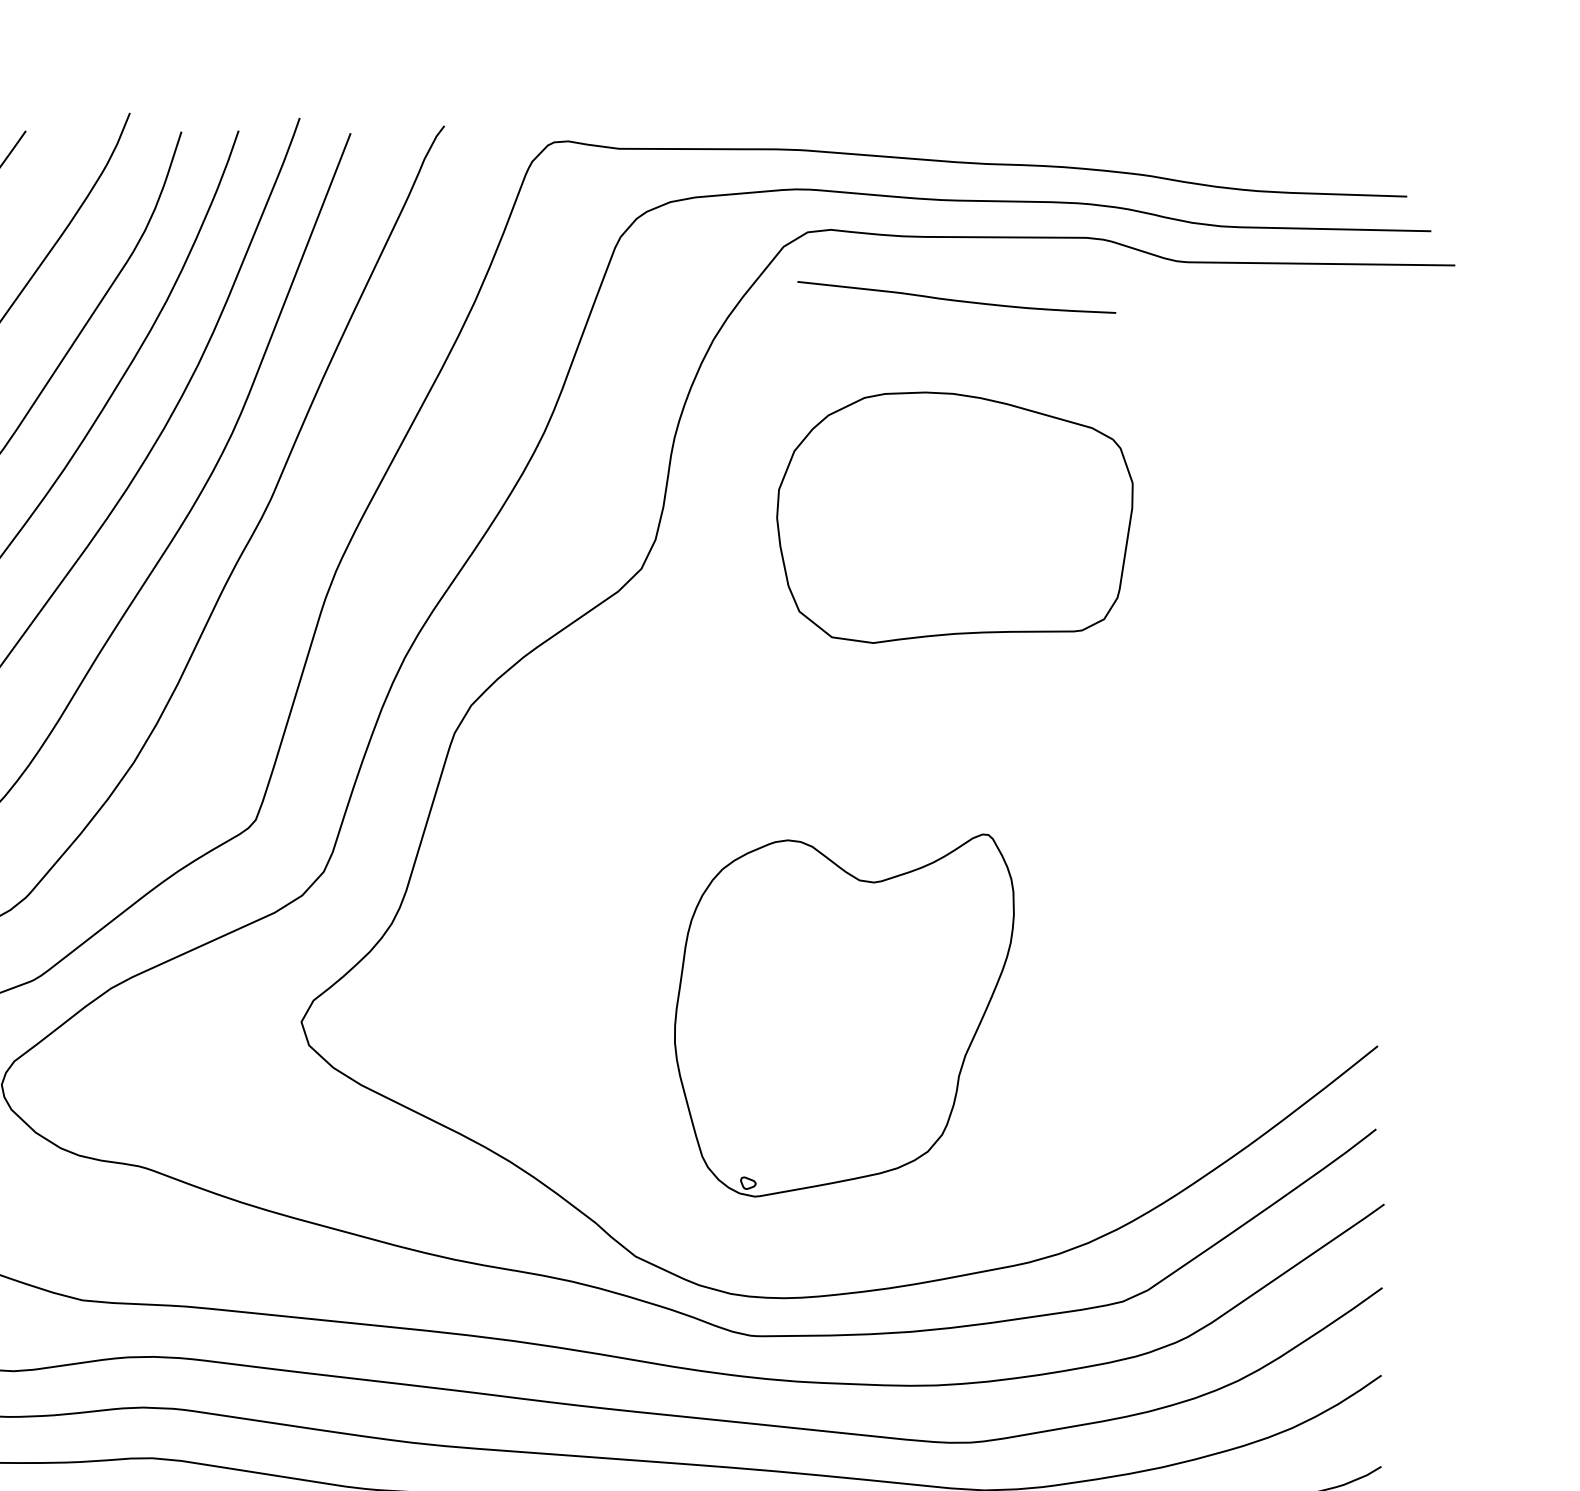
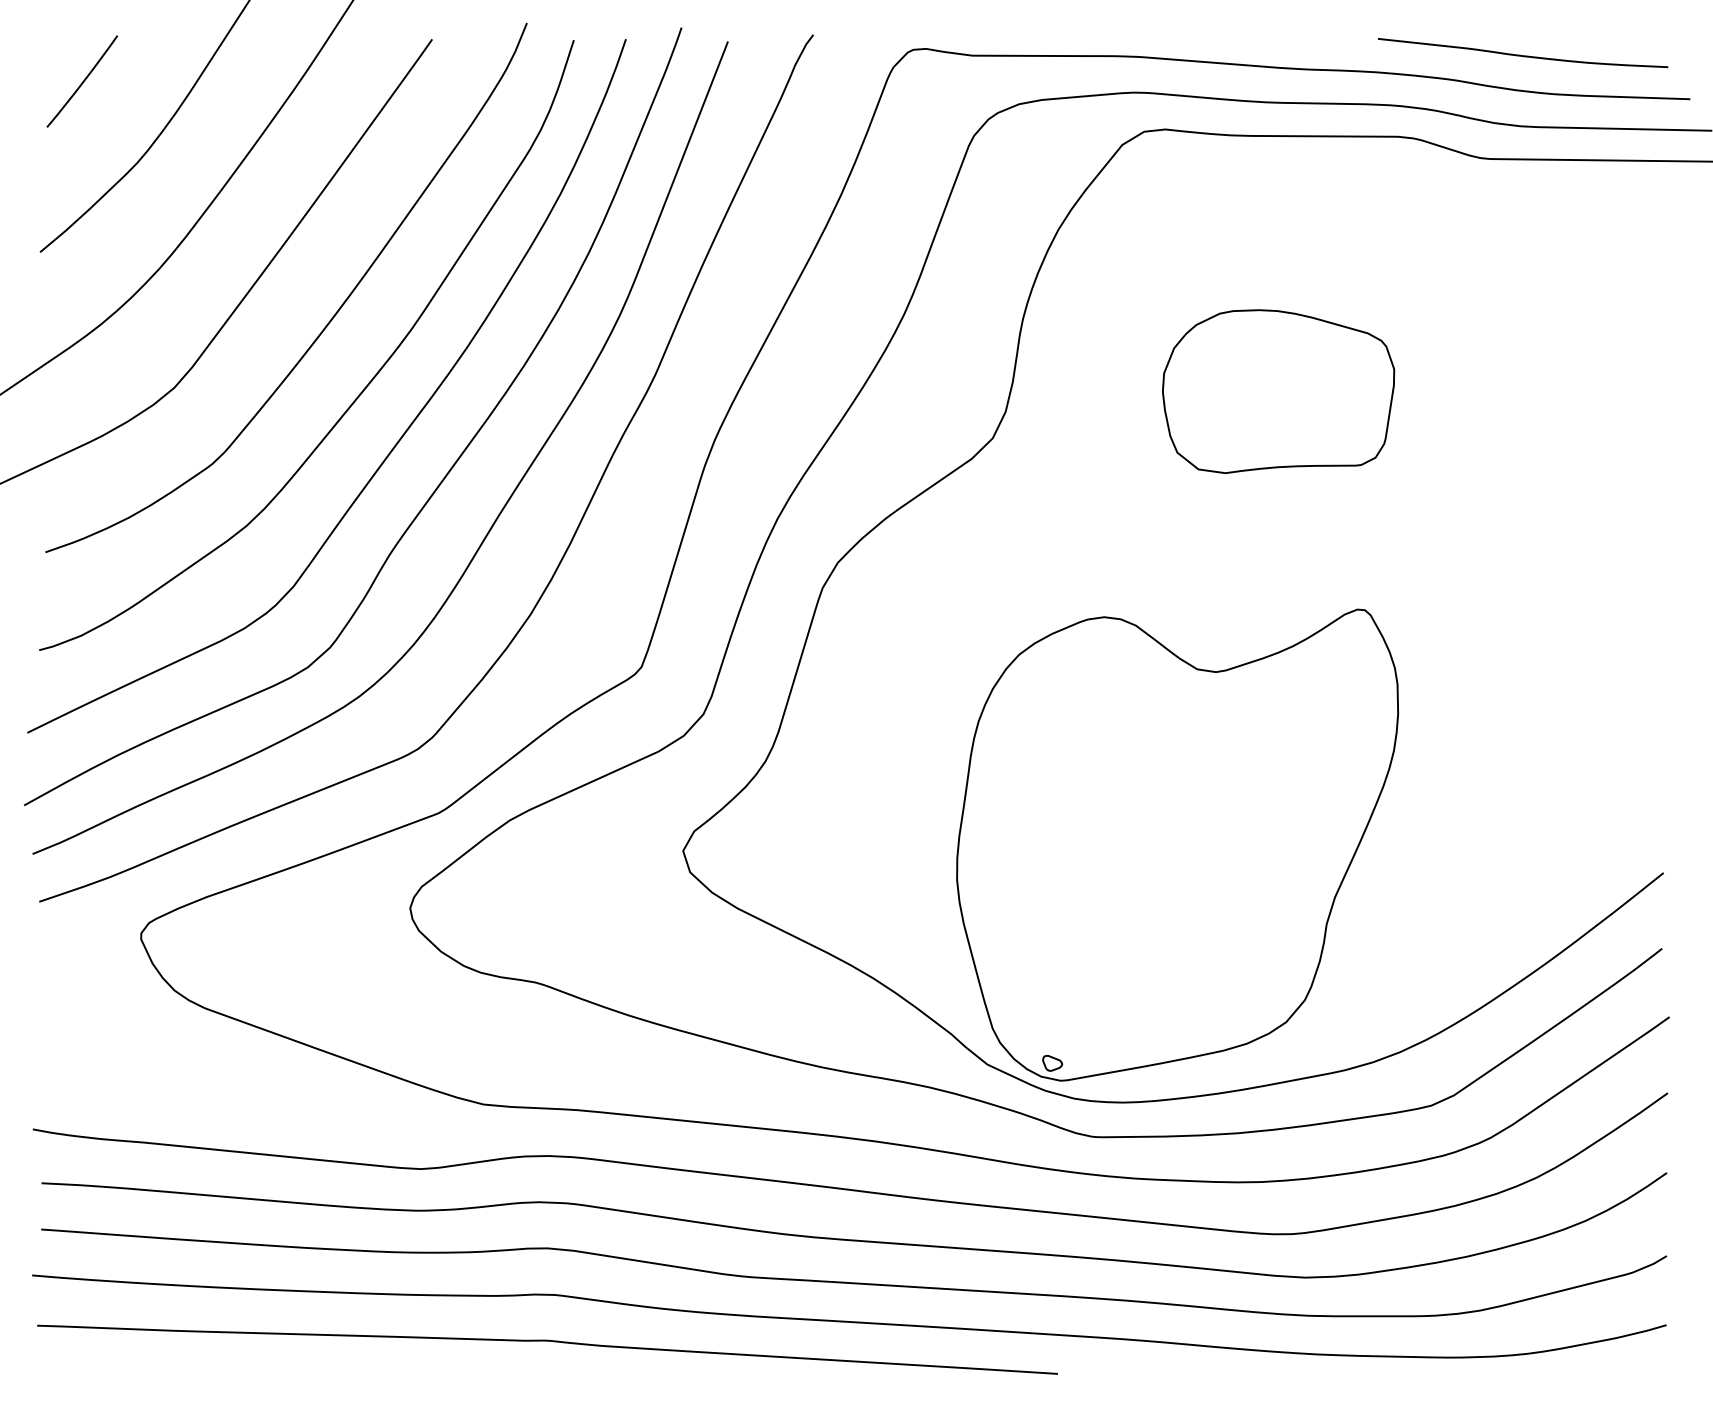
curve: (957, 300) -> (1523, 55), moved
part: (955, 517) -> (1278, 391), size x0.71
part: (844, 1014) -> (1177, 844), size x1.43

